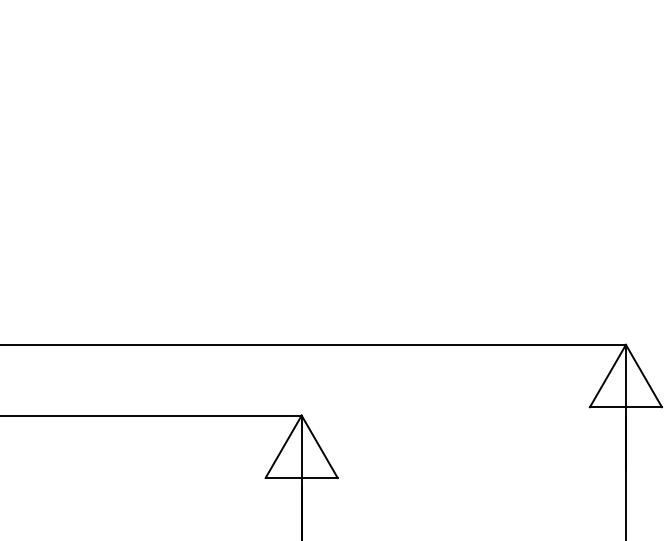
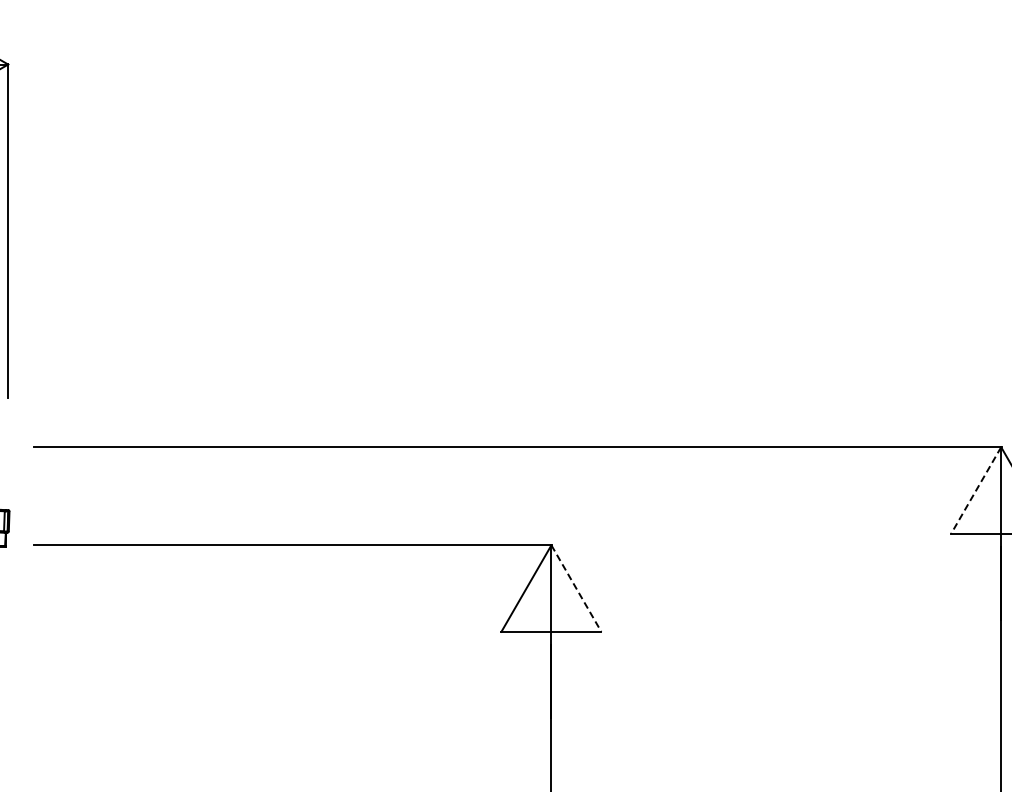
line: (608, 376) -> (976, 490), solid -> dashed
line: (319, 446) -> (576, 588), solid -> dashed

